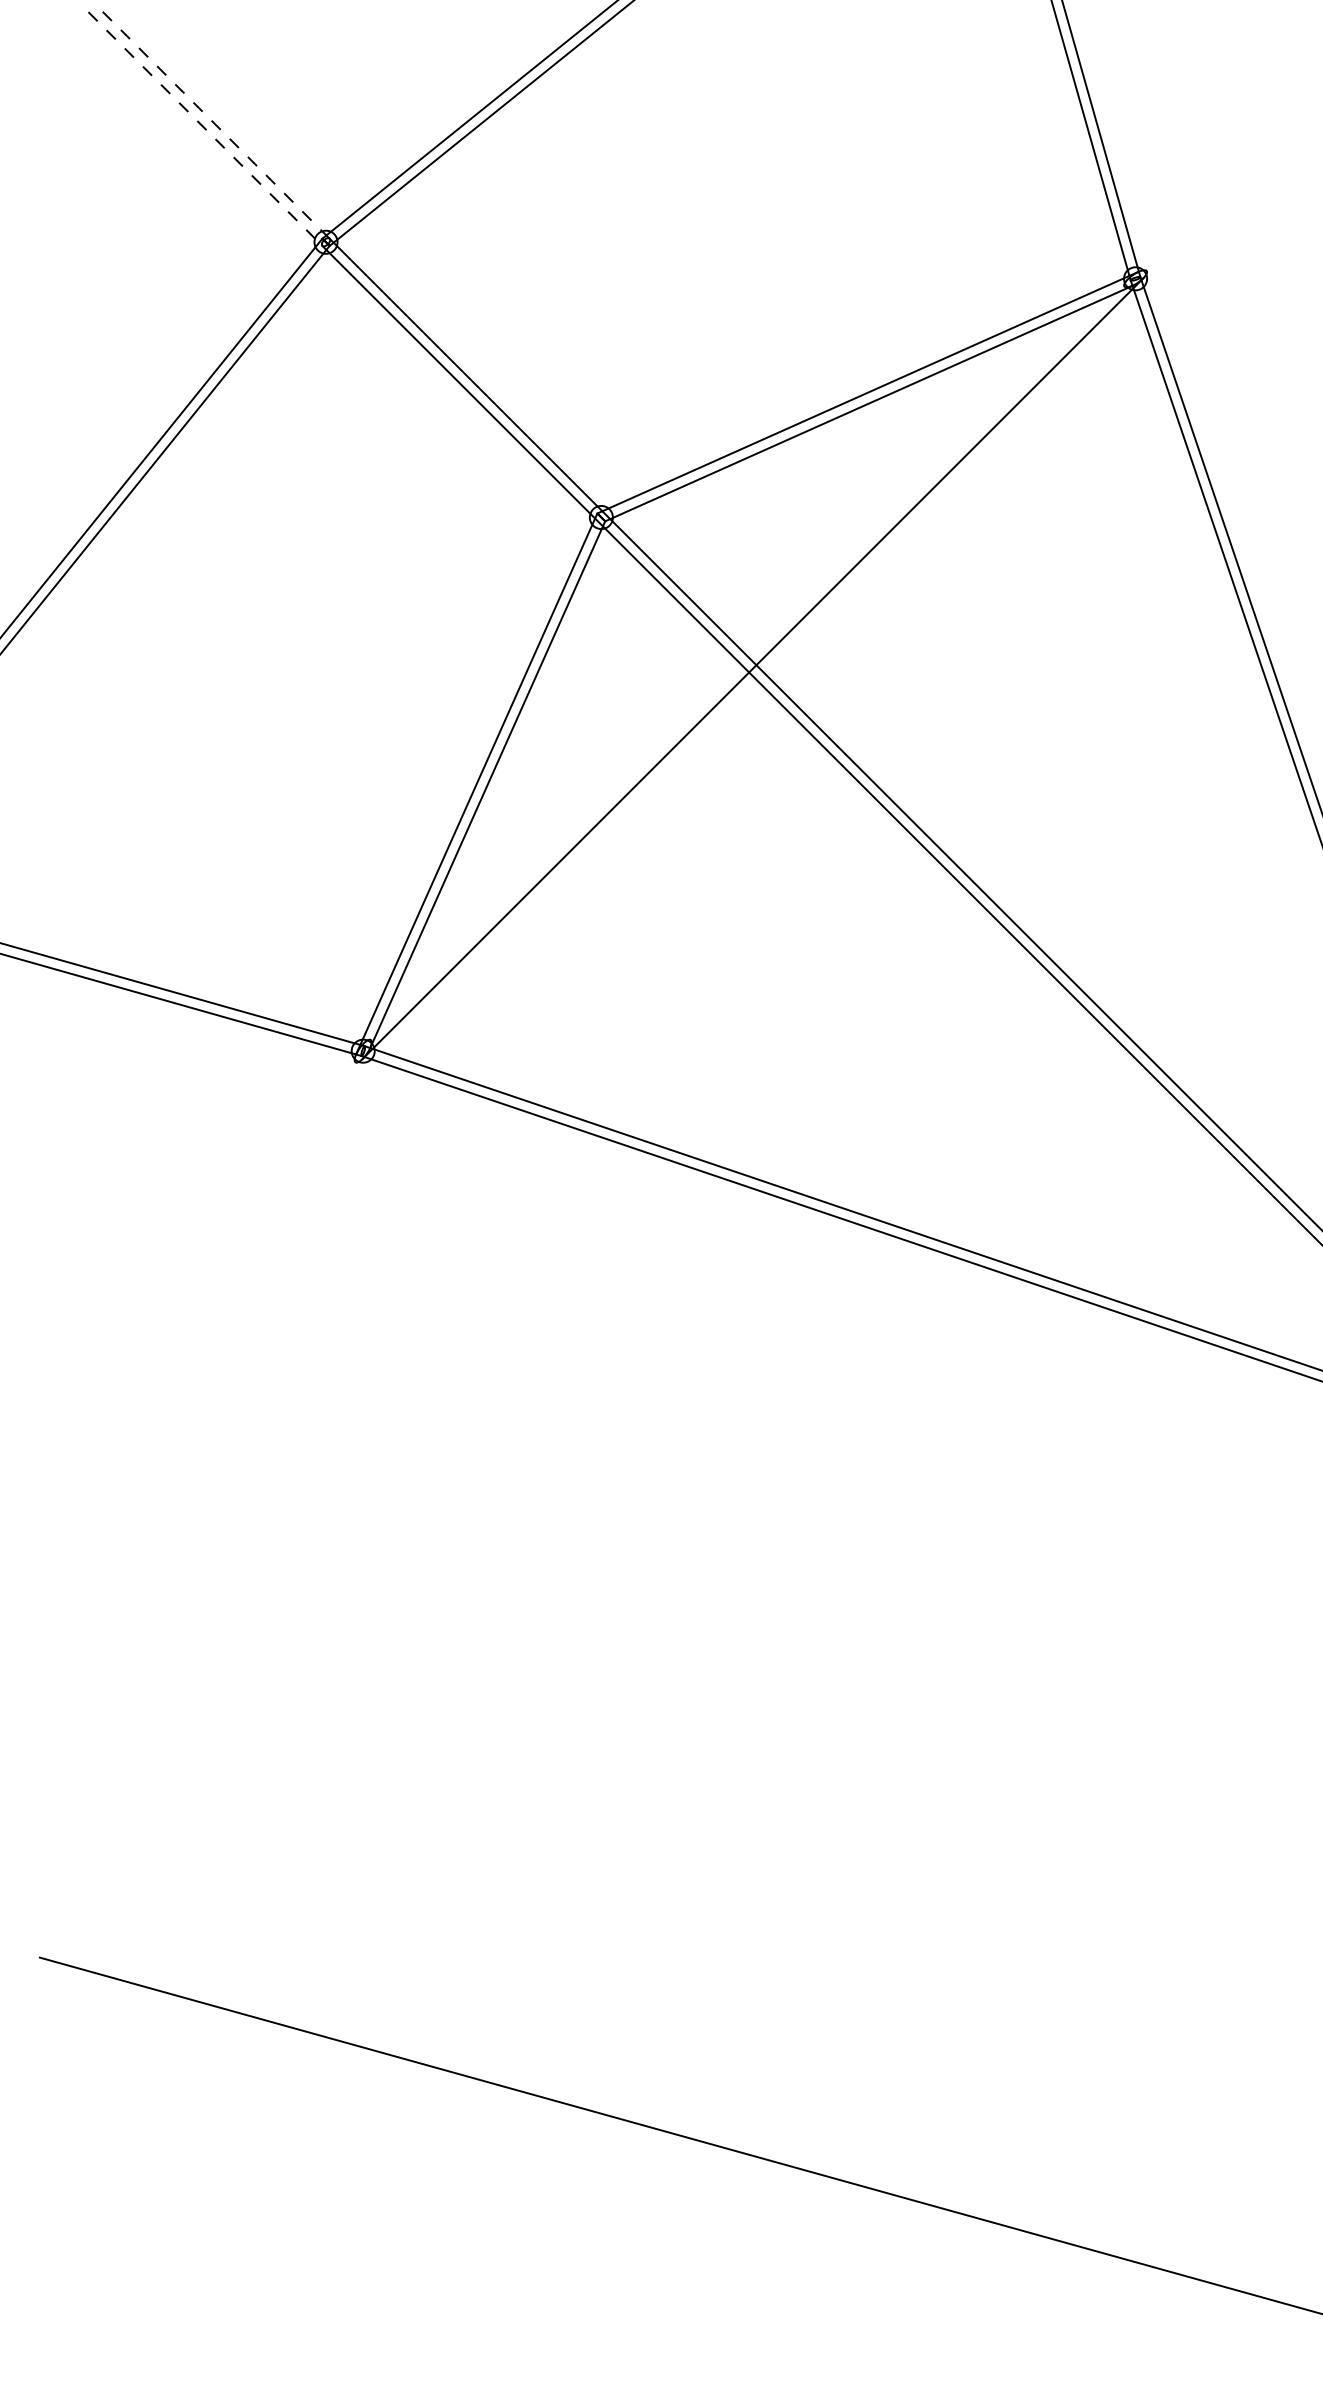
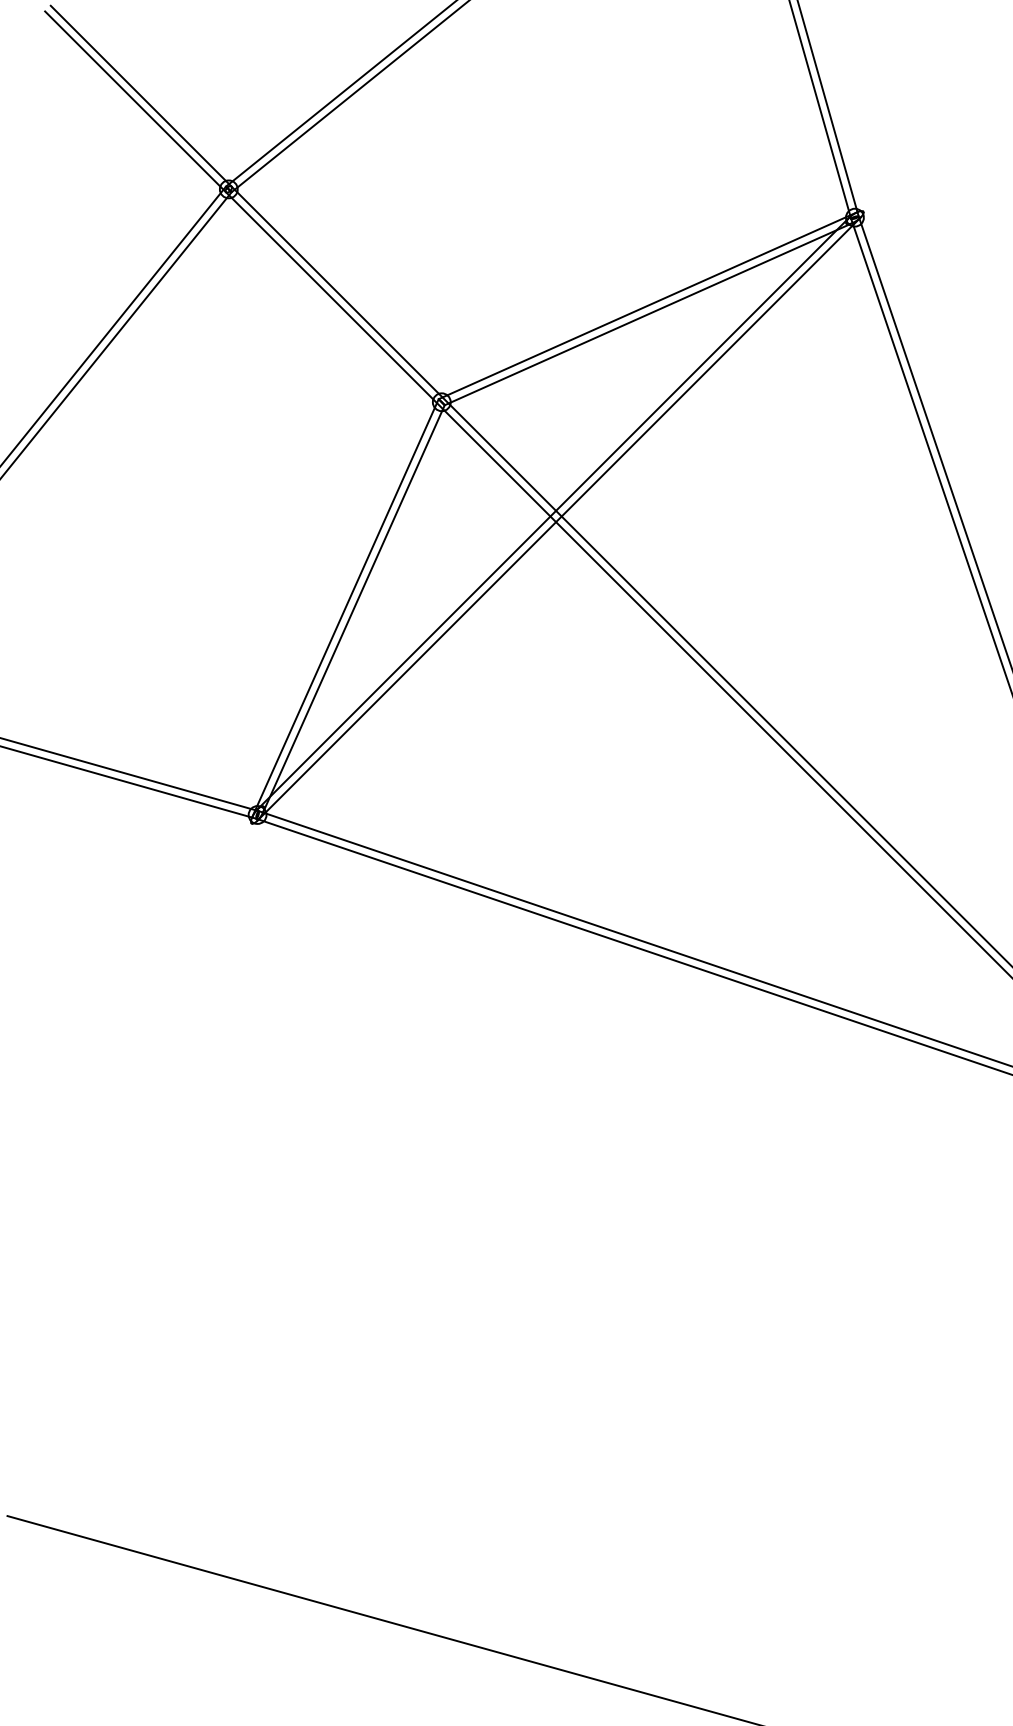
line: (212, 121) -> (141, 95), dashed -> solid
line: (205, 129) -> (135, 102), dashed -> solid
line: (745, 661) -> (553, 513), added

